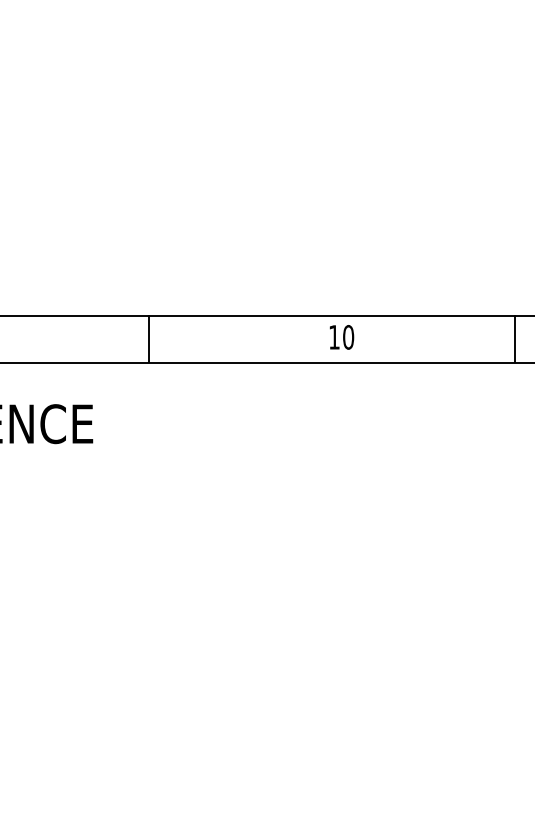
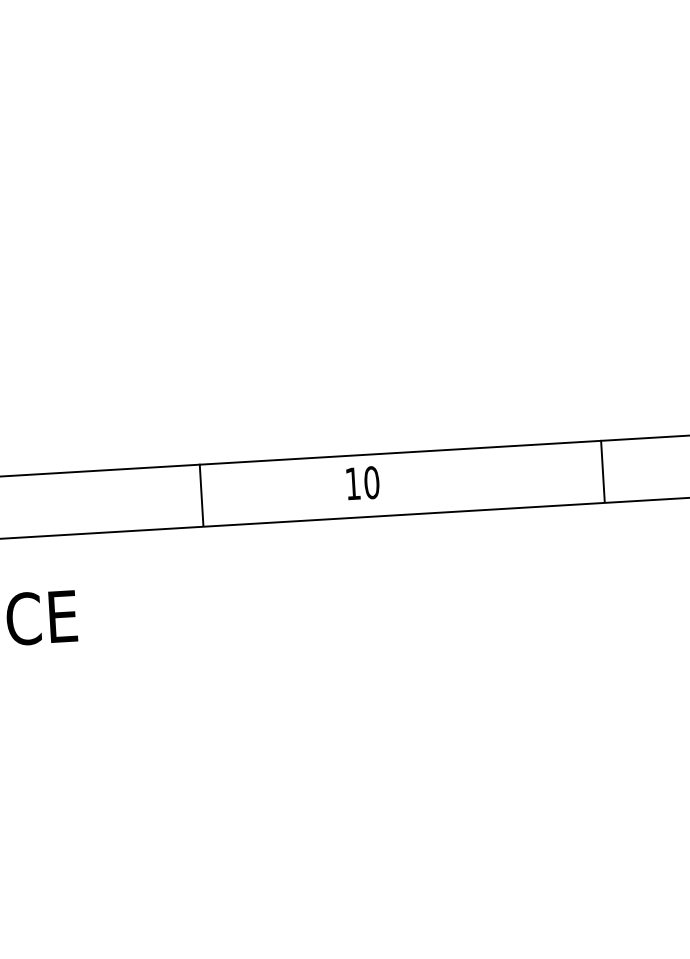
text: (342, 337) -> (363, 483), moved
line: (149, 338) -> (201, 494), moved
line: (514, 338) -> (602, 470), moved

